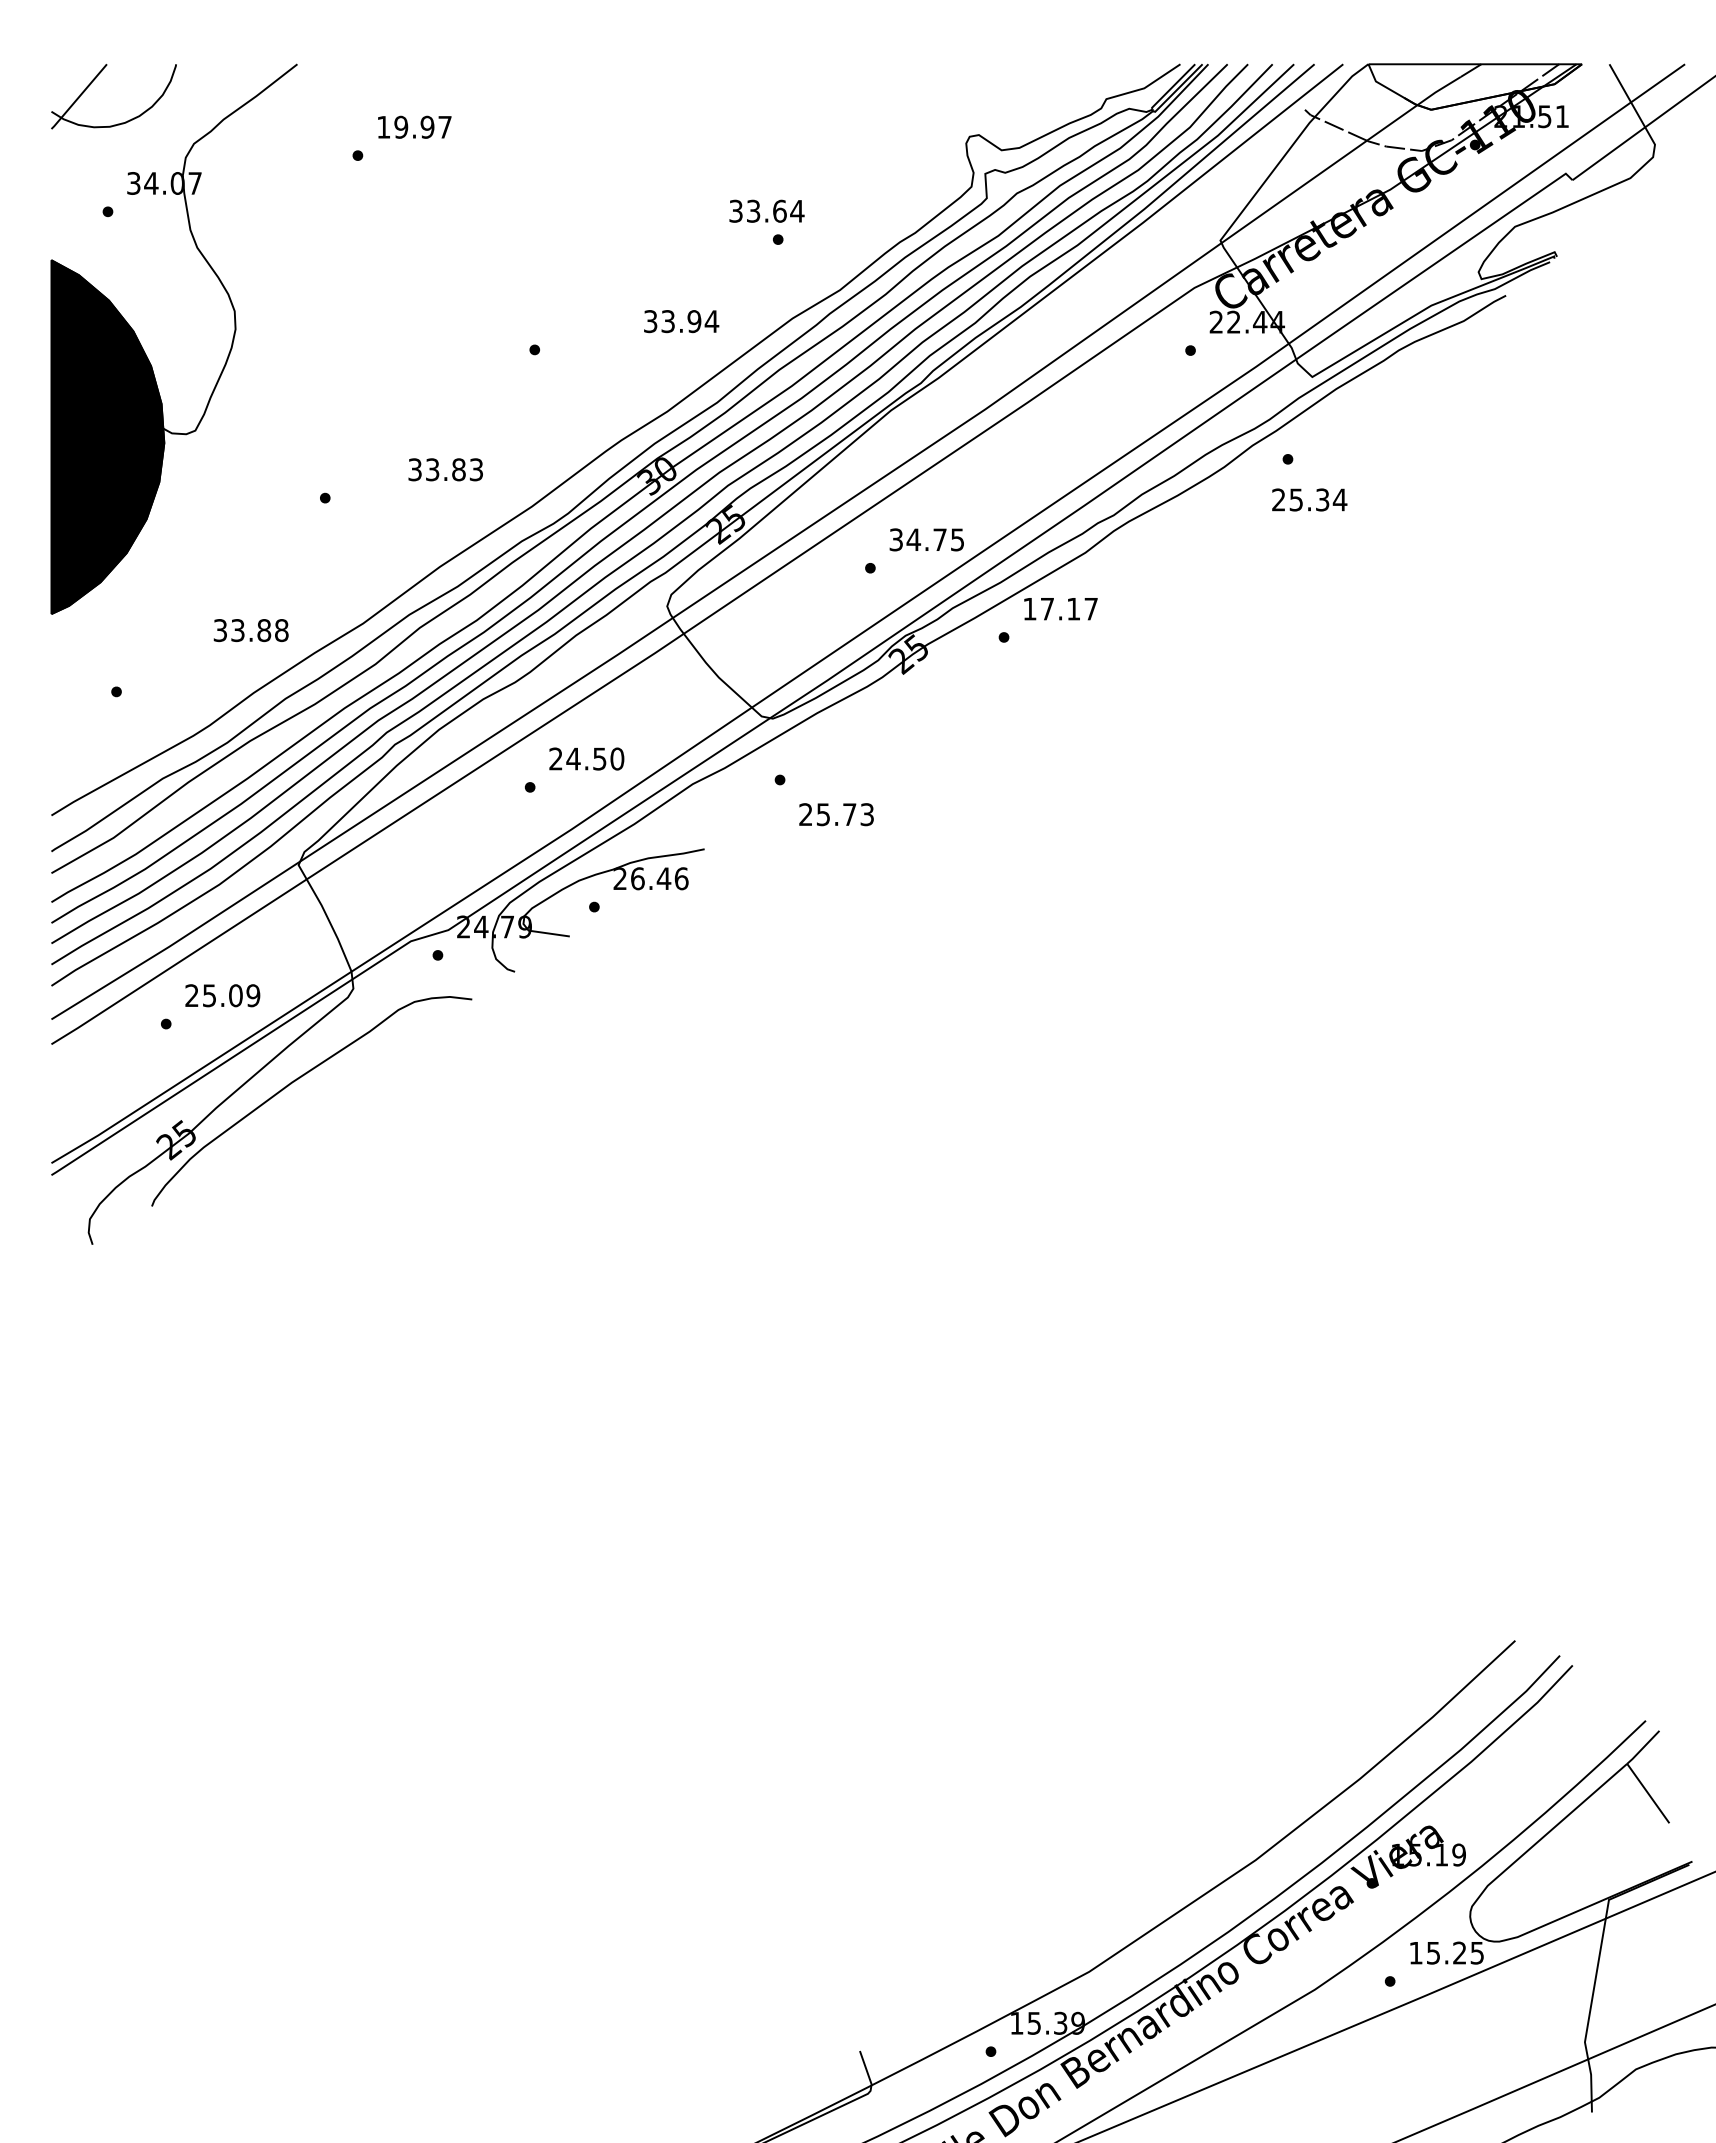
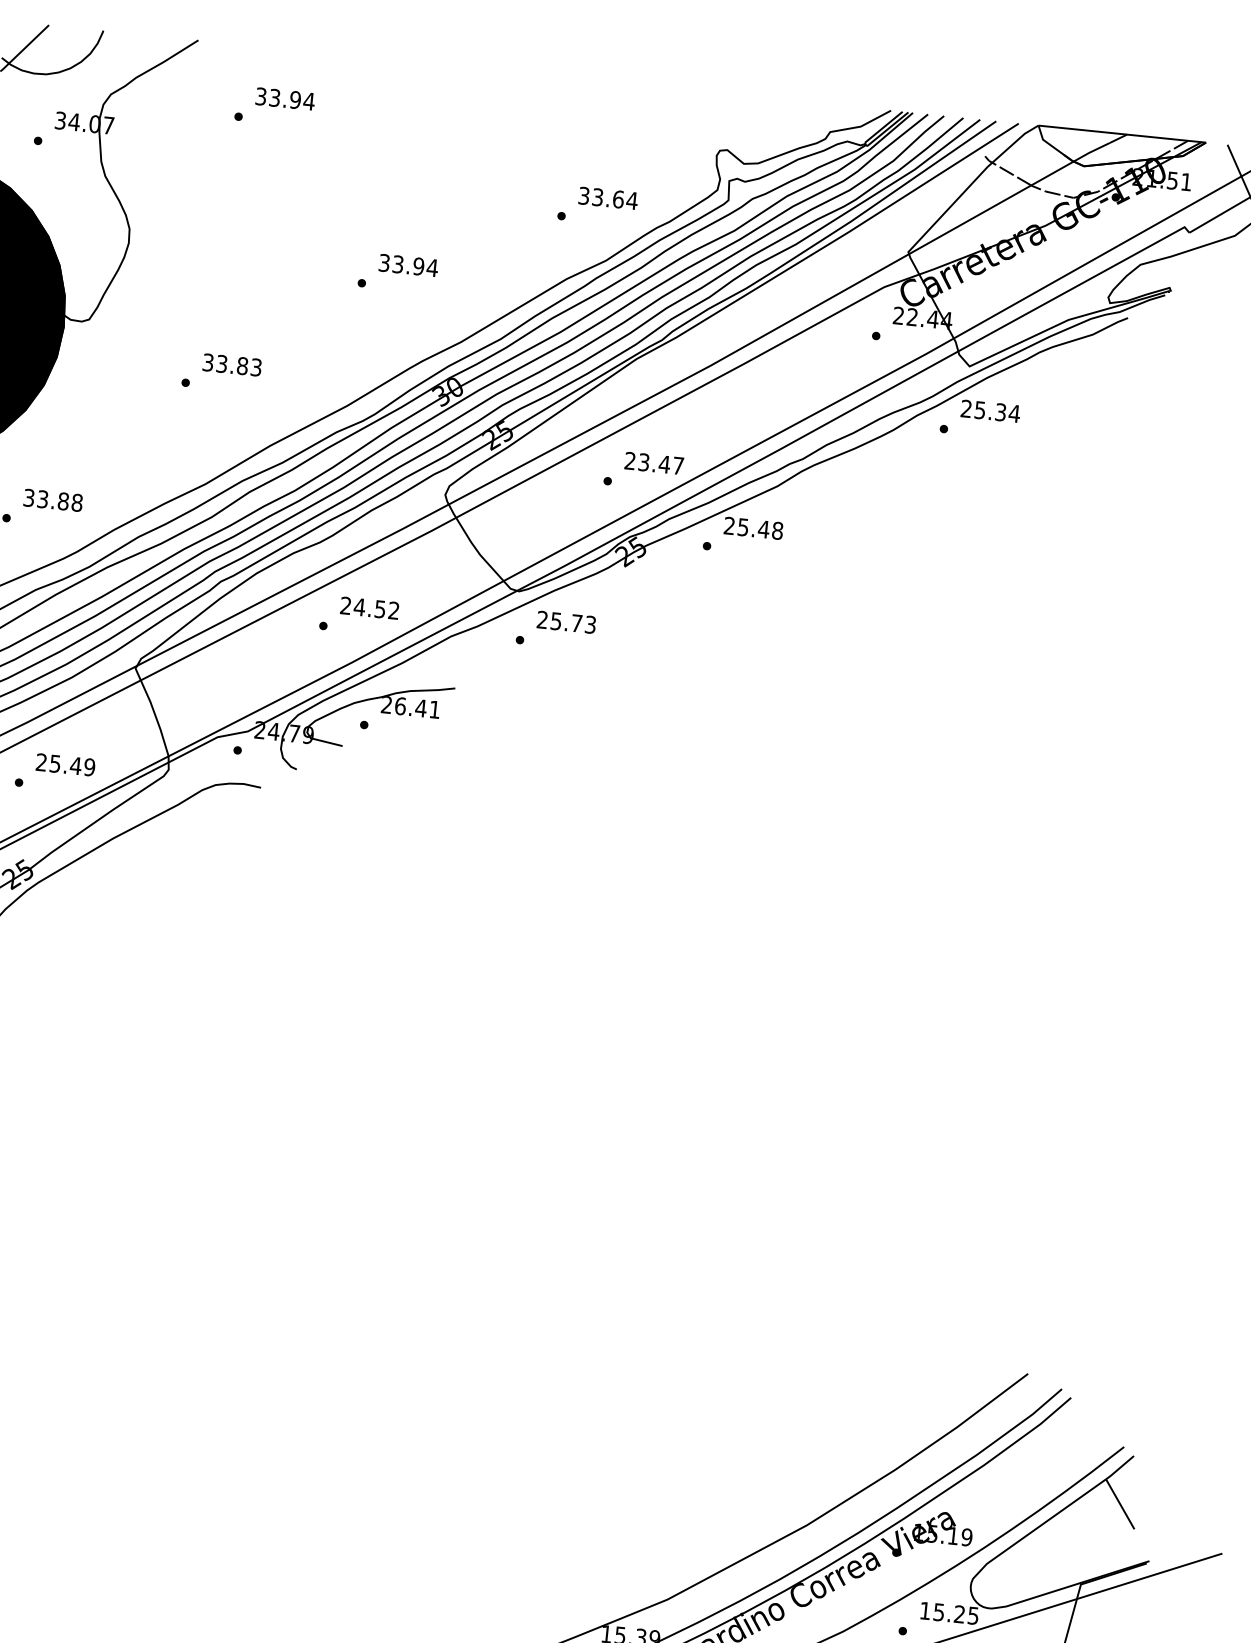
text: (414, 126) -> (285, 98), 19.97 -> 33.94
text: (766, 210) -> (608, 197), moved
text: (681, 321) -> (408, 265), moved
text: (445, 469) -> (232, 364), moved
text: (1309, 499) -> (990, 410), moved
text: (926, 539) -> (654, 463), 34.75 -> 23.47
text: (1060, 608) -> (753, 527), 17.17 -> 25.48
text: (250, 630) -> (52, 500), moved
text: (617, 758) -> (394, 610), 24.50 -> 24.52
text: (836, 814) -> (566, 622), moved
text: (681, 878) -> (434, 709), 26.46 -> 26.41
text: (235, 995) -> (75, 765), 25.09 -> 25.49

